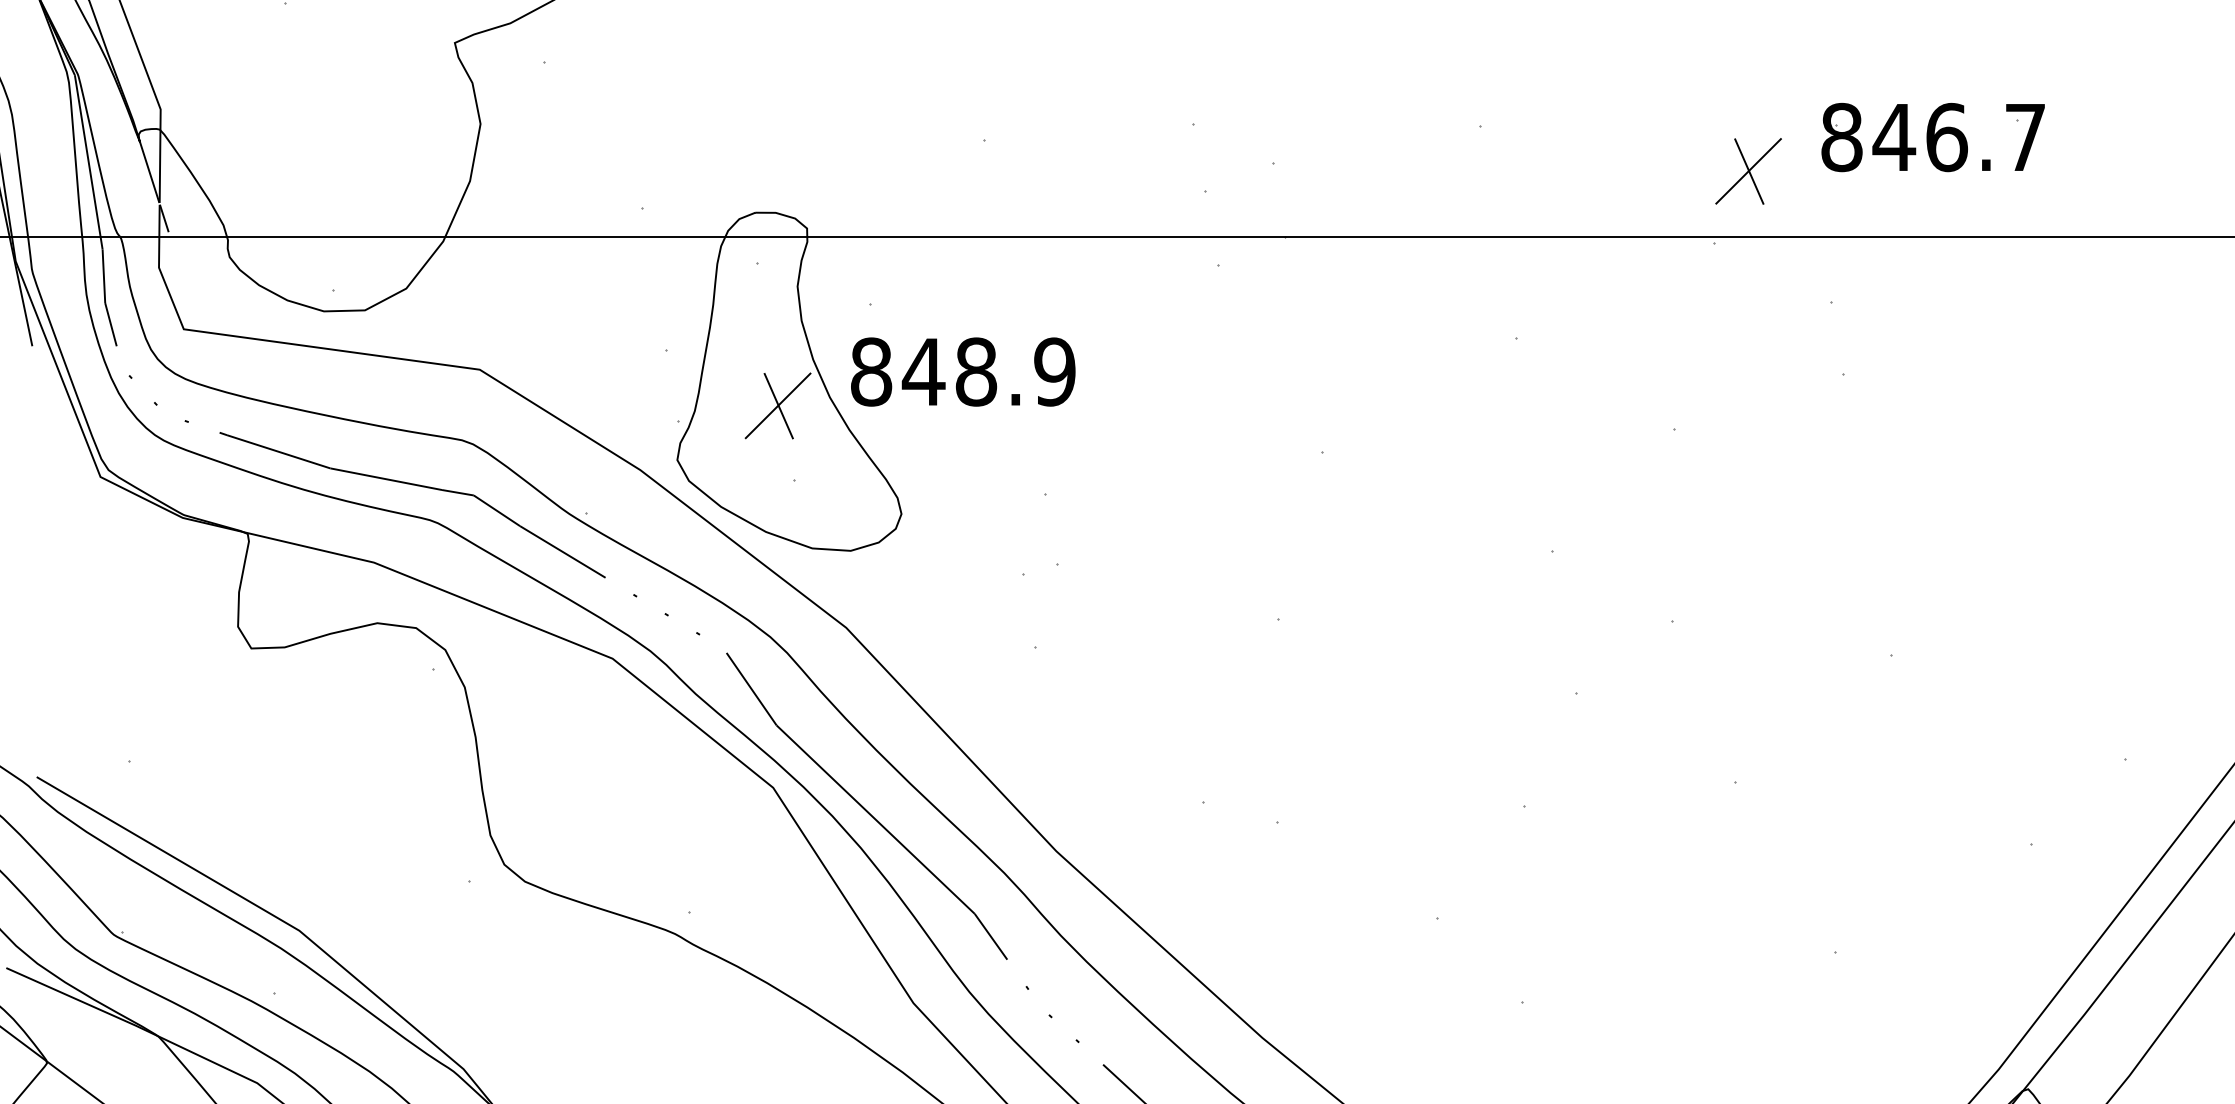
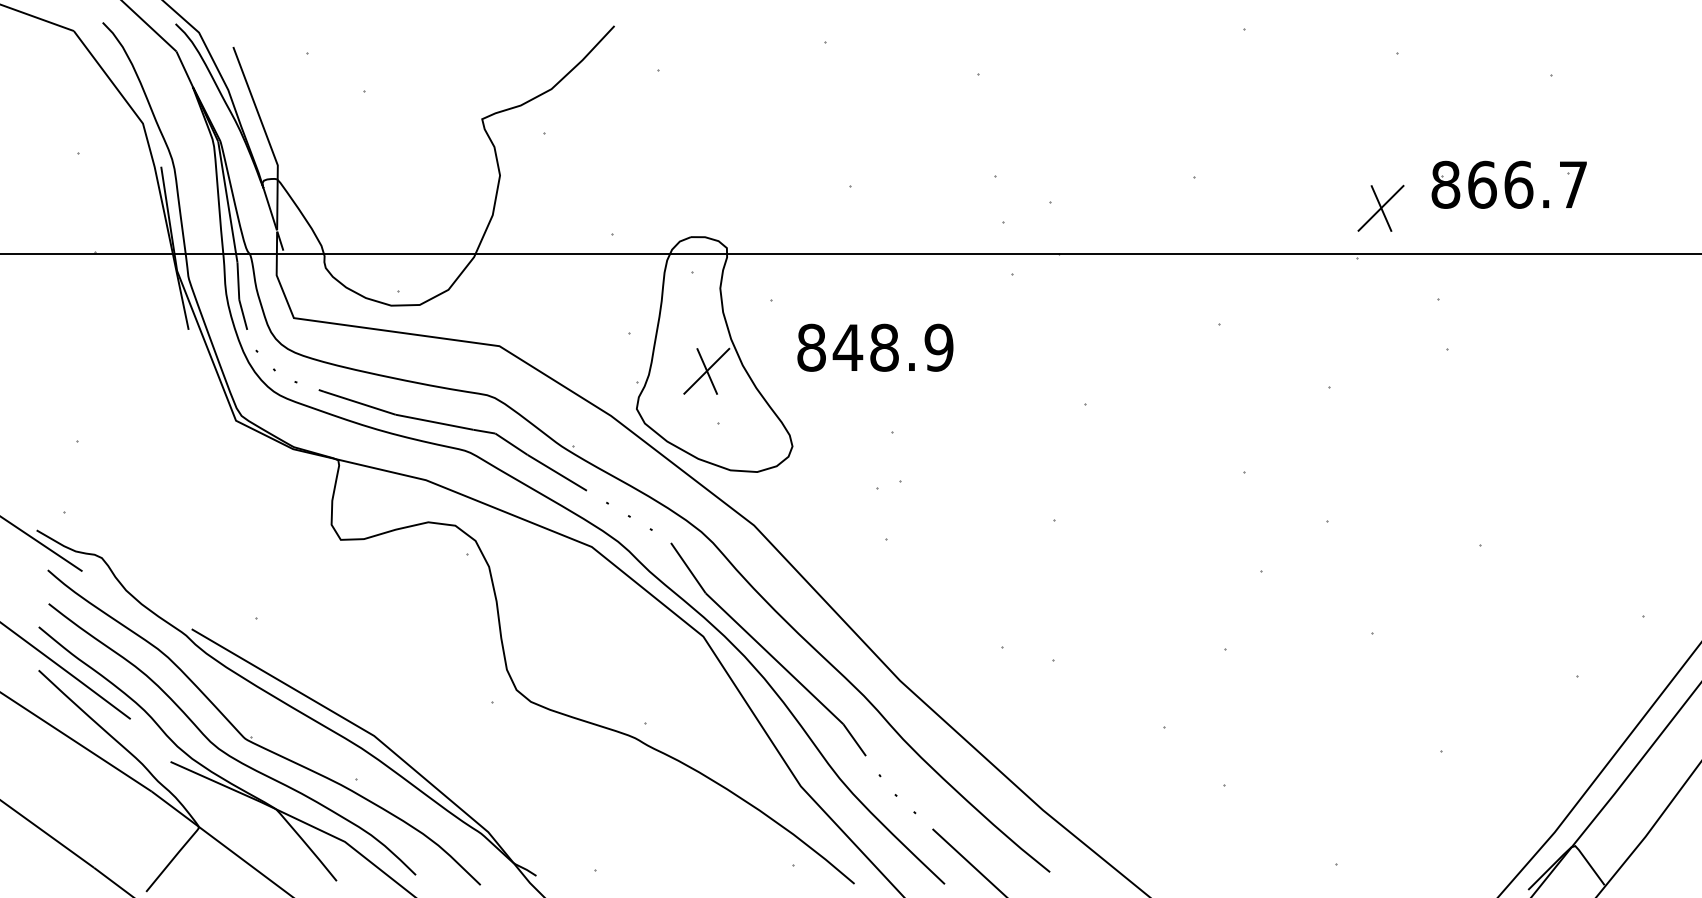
text: (1894, 136) -> (1482, 184), 846.7 -> 866.7
text: (963, 371) -> (875, 347), moved

